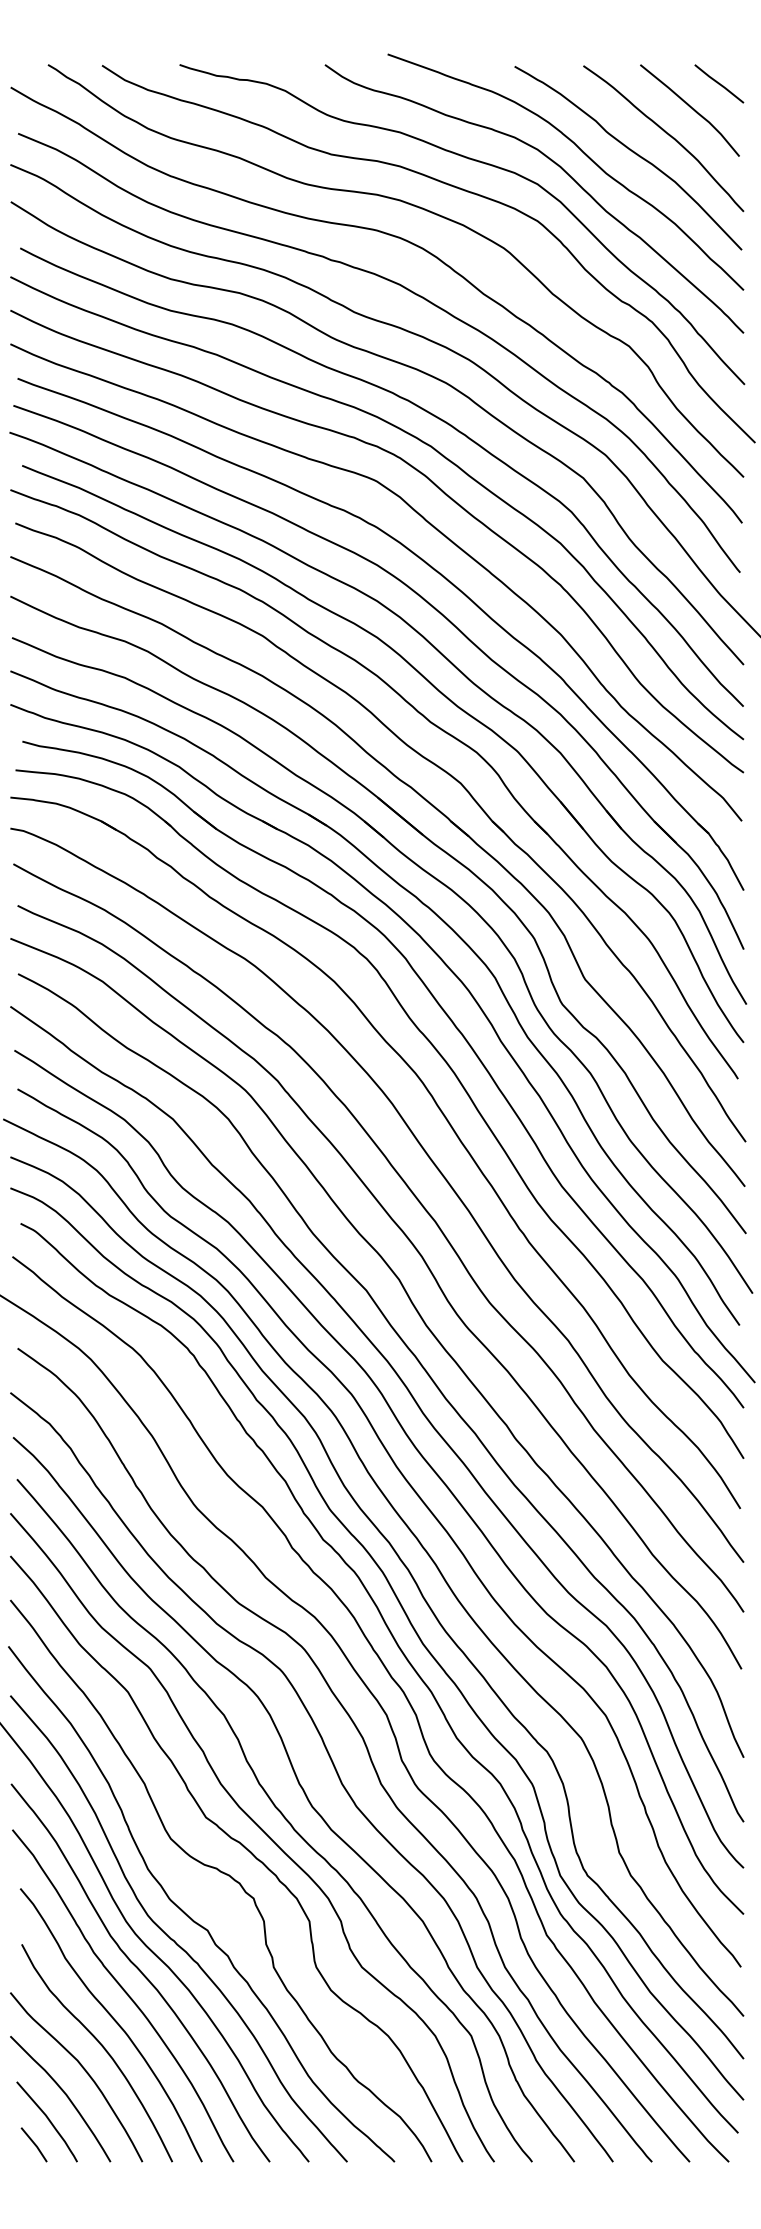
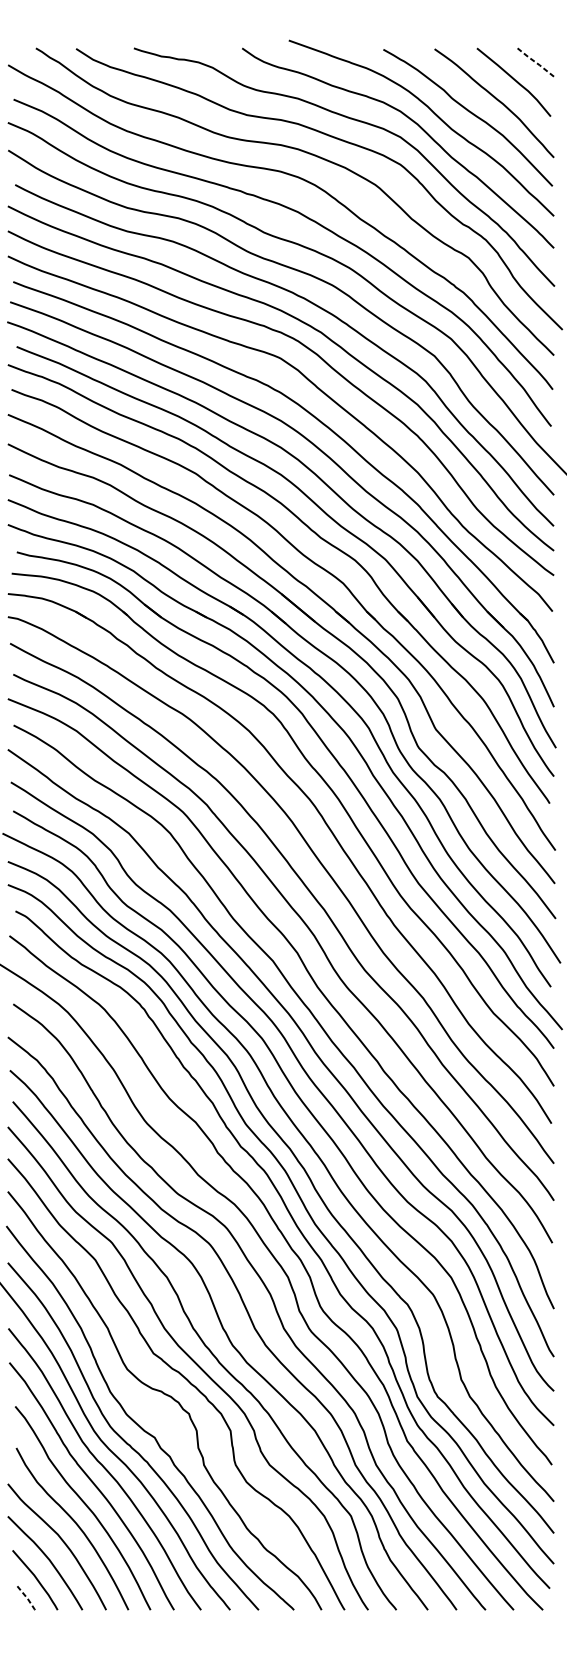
line: (719, 83) -> (535, 62), solid -> dashed
line: (35, 2145) -> (26, 1597), solid -> dashed

